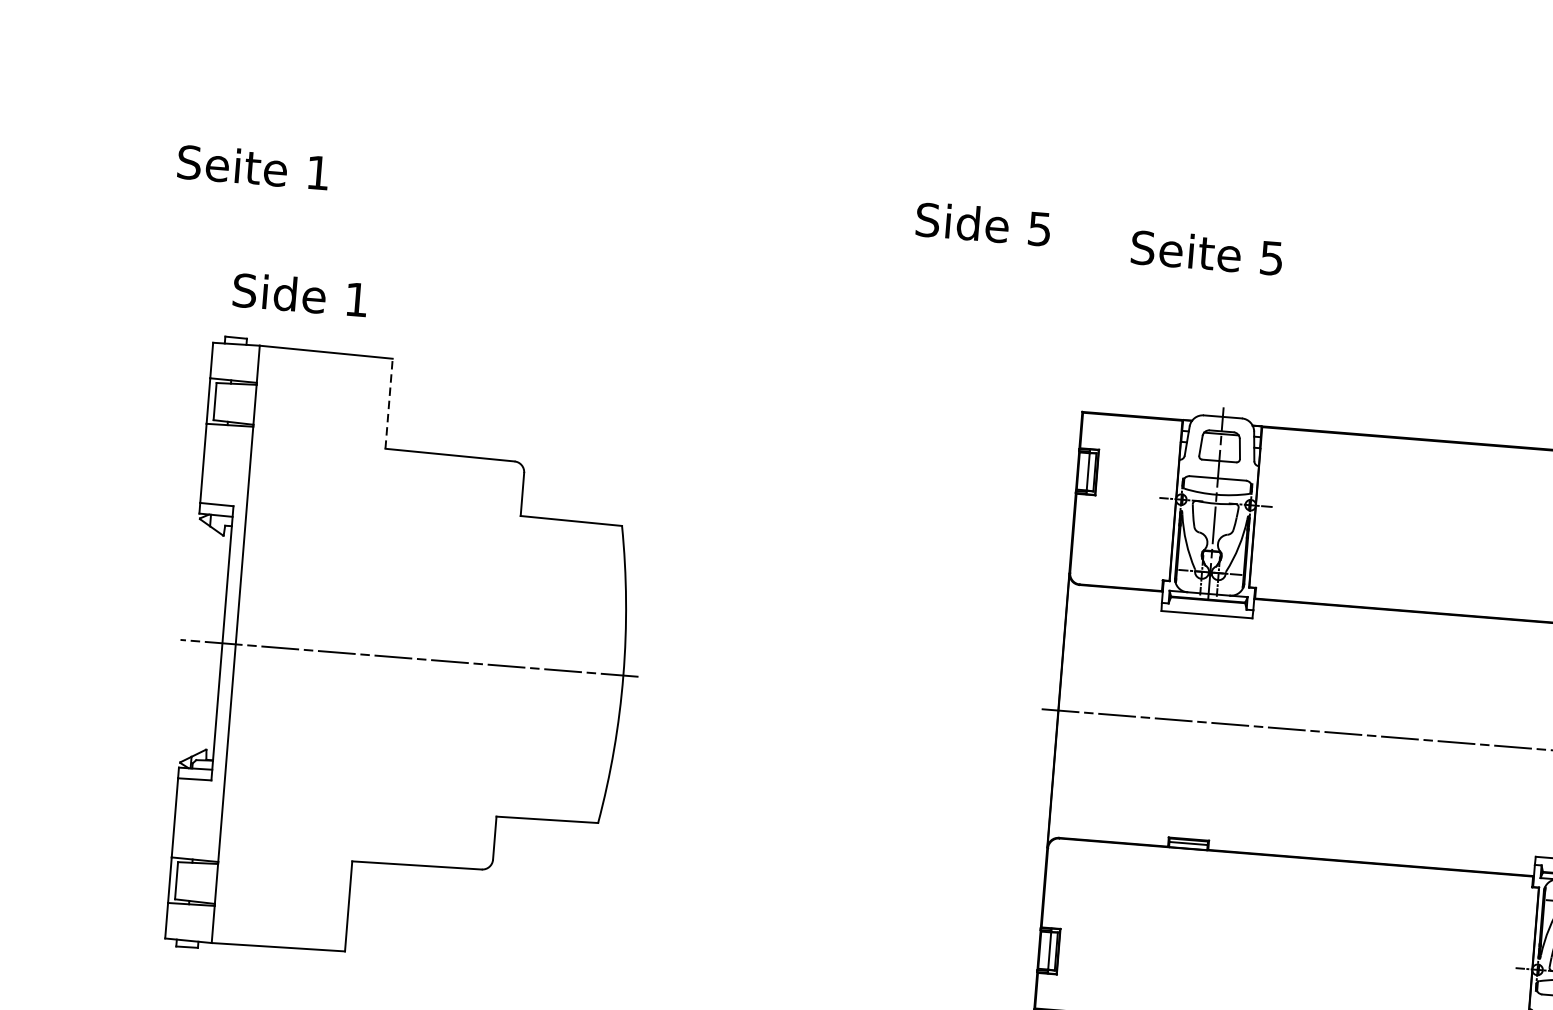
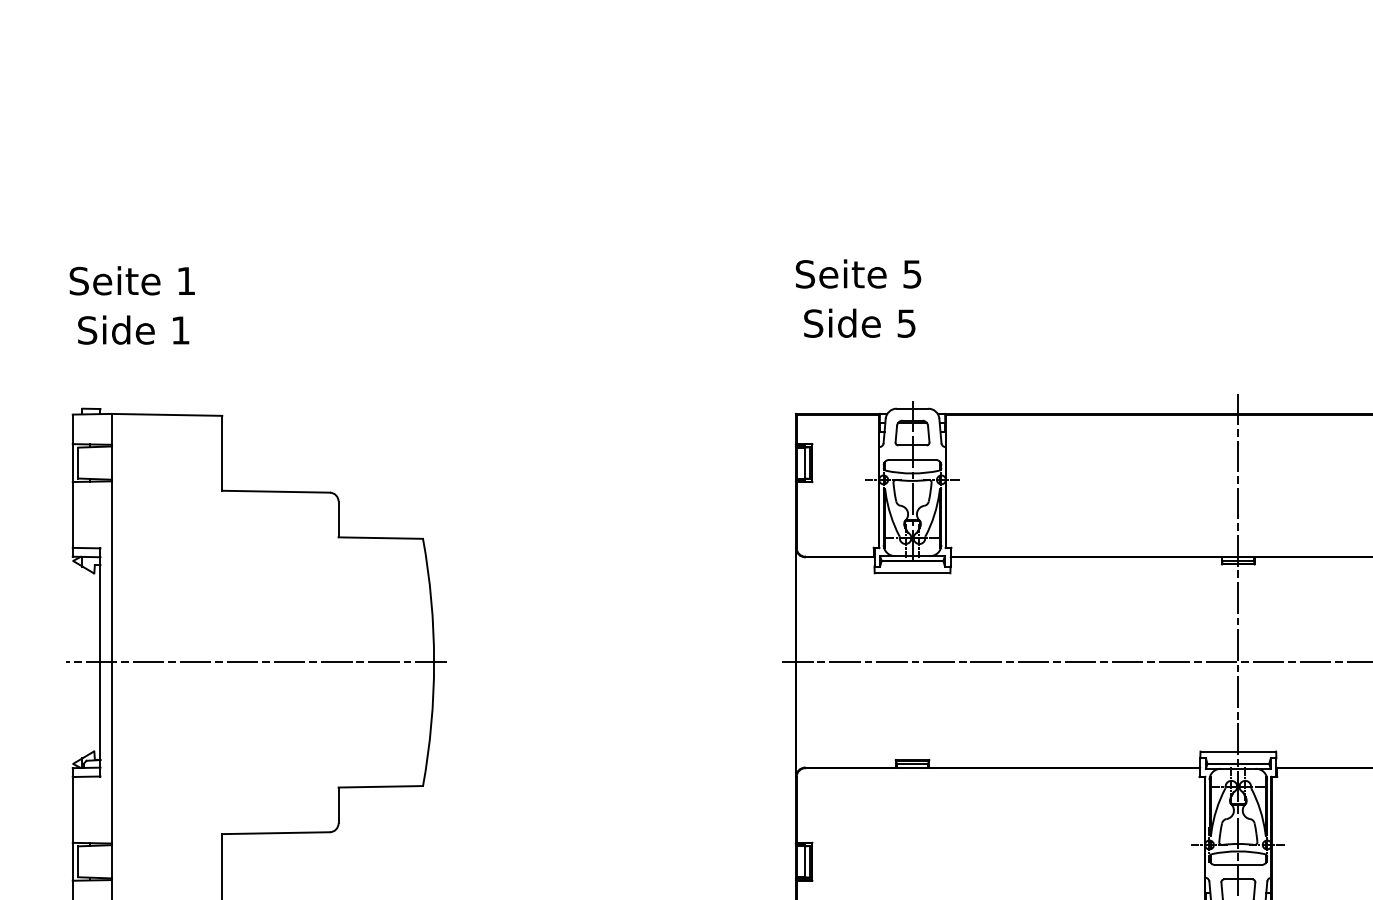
text: (252, 166) -> (131, 280), moved
text: (983, 223) -> (859, 322), moved
text: (1207, 252) -> (858, 273), moved
text: (300, 294) -> (133, 329), moved
line: (389, 402) -> (222, 452), dashed -> solid

